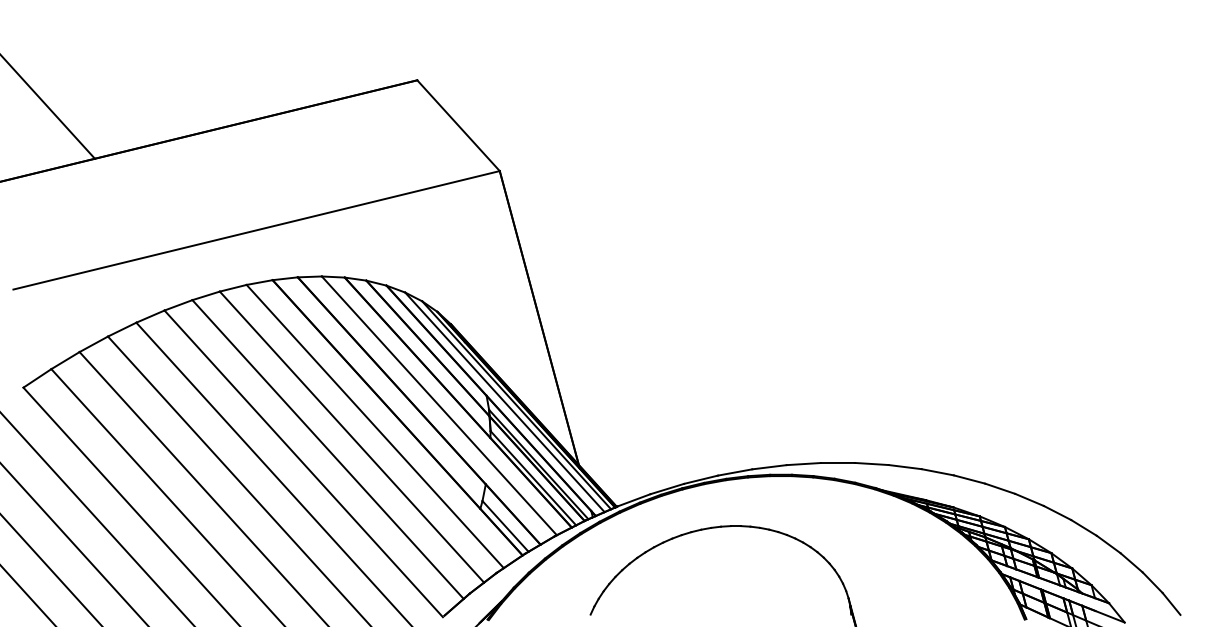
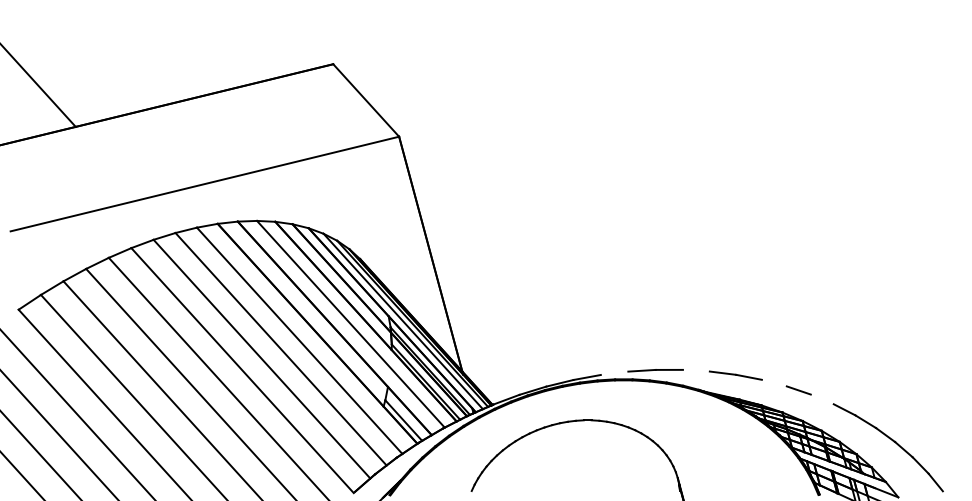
line: (871, 463) -> (696, 370), removed
line: (769, 467) -> (614, 373), removed
line: (969, 479) -> (774, 383), removed
line: (1029, 499) -> (822, 399), removed

